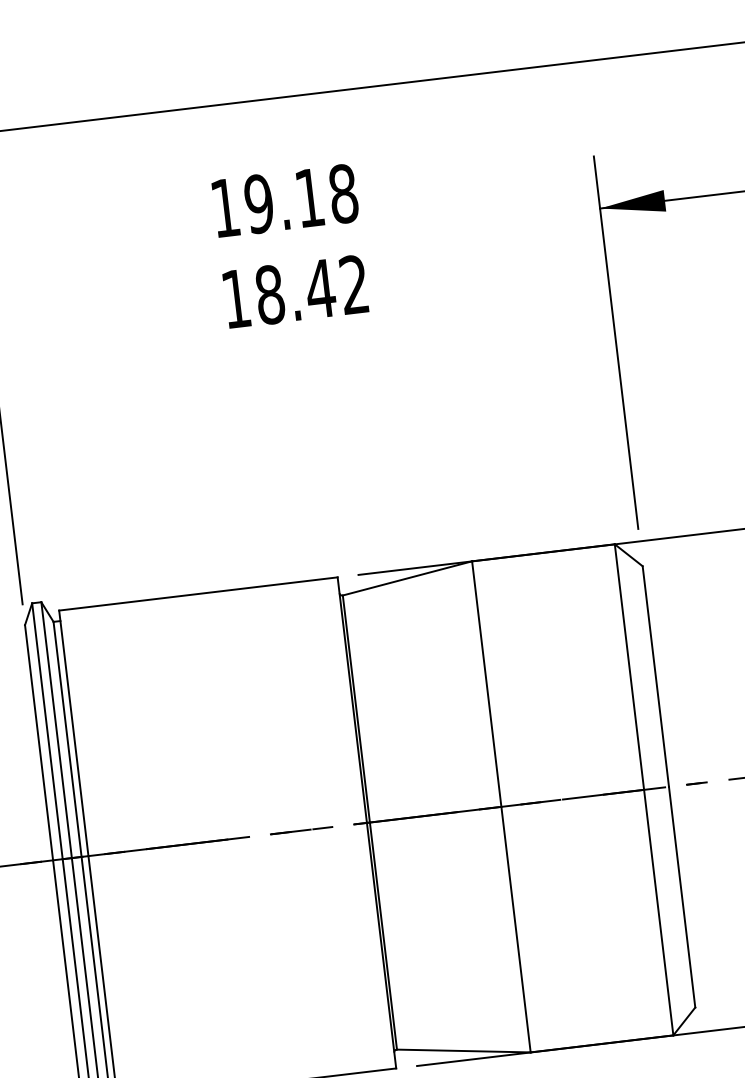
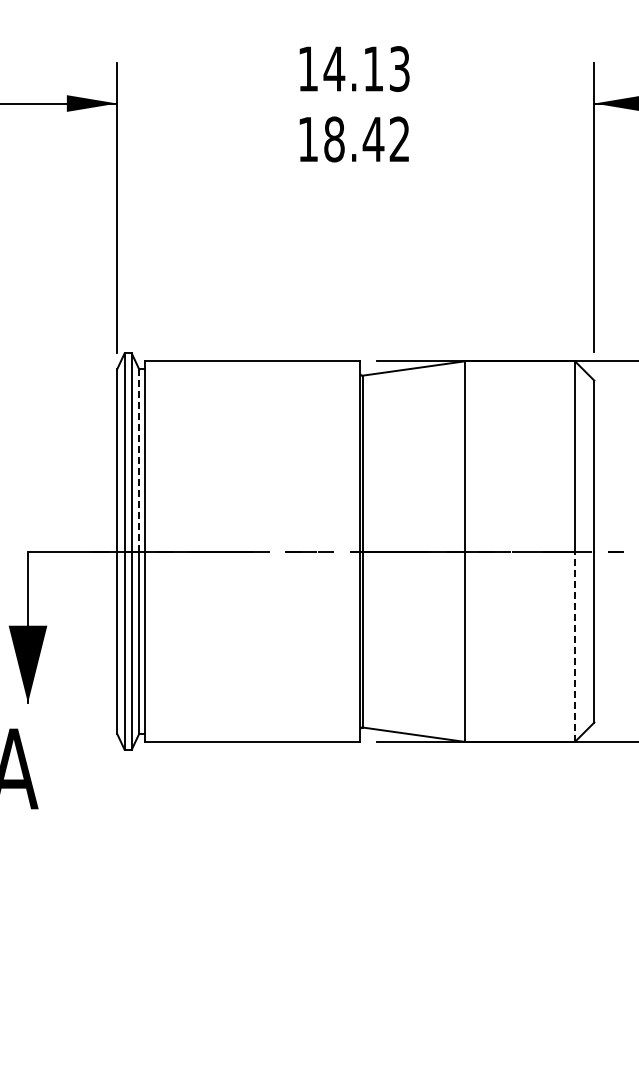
text: (300, 198) -> (366, 68), 19.18 -> 14.13
line: (67, 739) -> (139, 460), solid -> dashed
line: (659, 912) -> (575, 646), solid -> dashed

